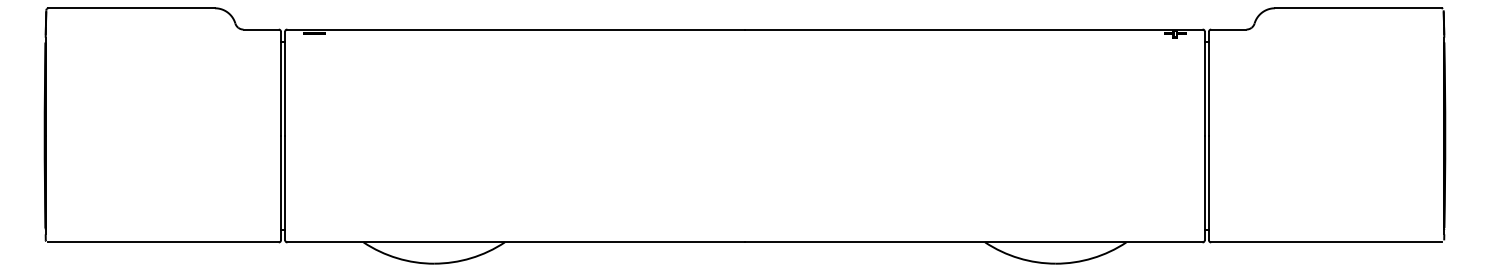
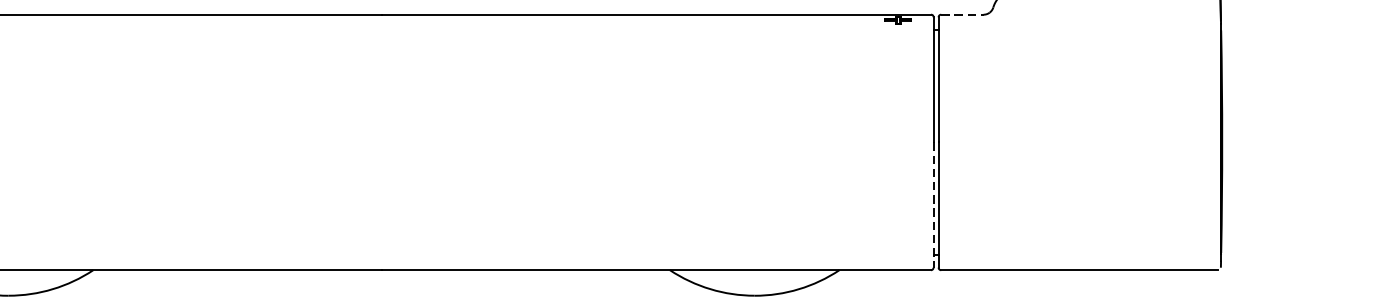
line: (1228, 29) -> (962, 14), solid -> dashed
line: (1204, 188) -> (933, 205), solid -> dashed

